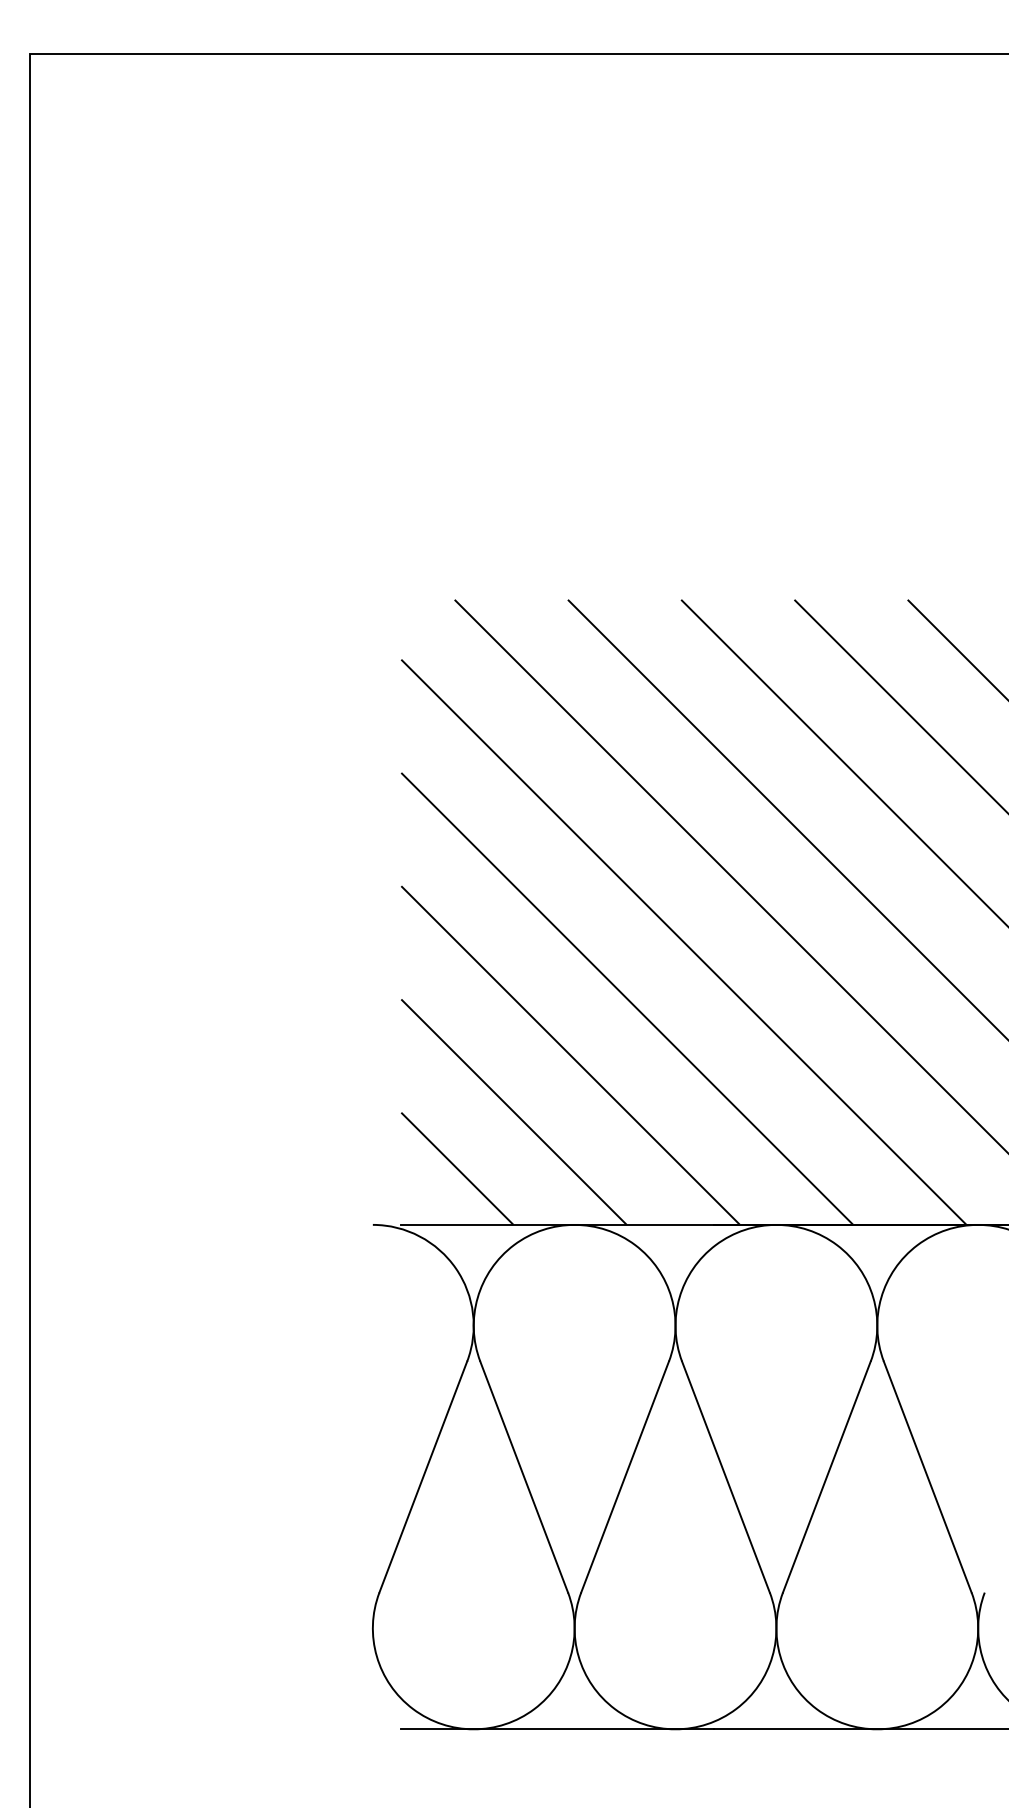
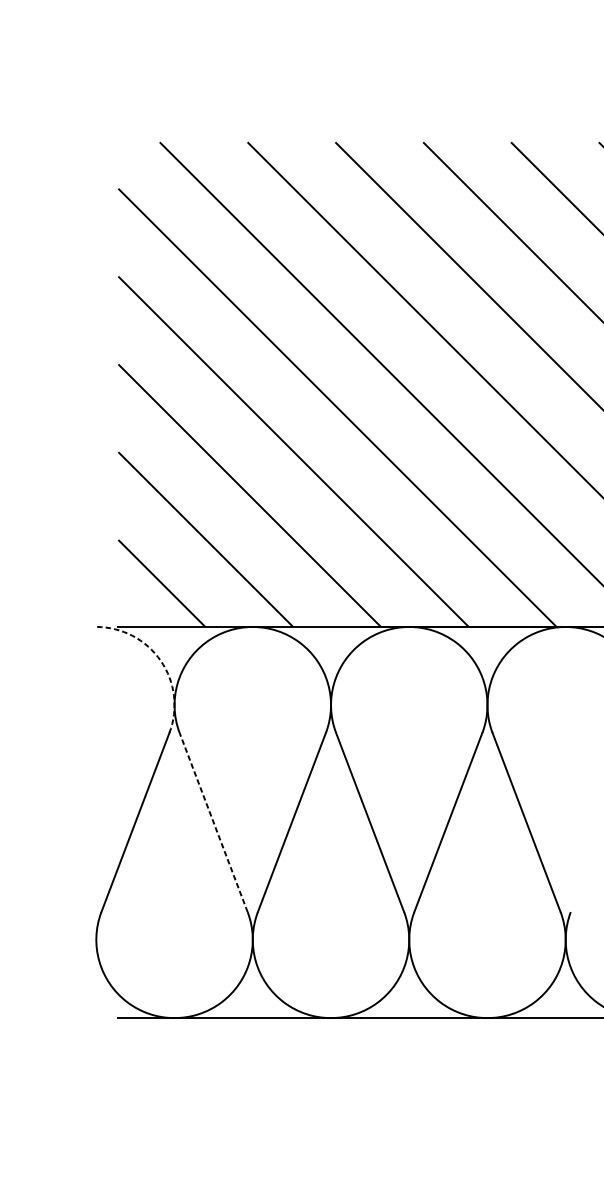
arc: (455, 1268) -> (160, 660), solid -> dashed
line: (524, 1477) -> (213, 822), solid -> dashed

